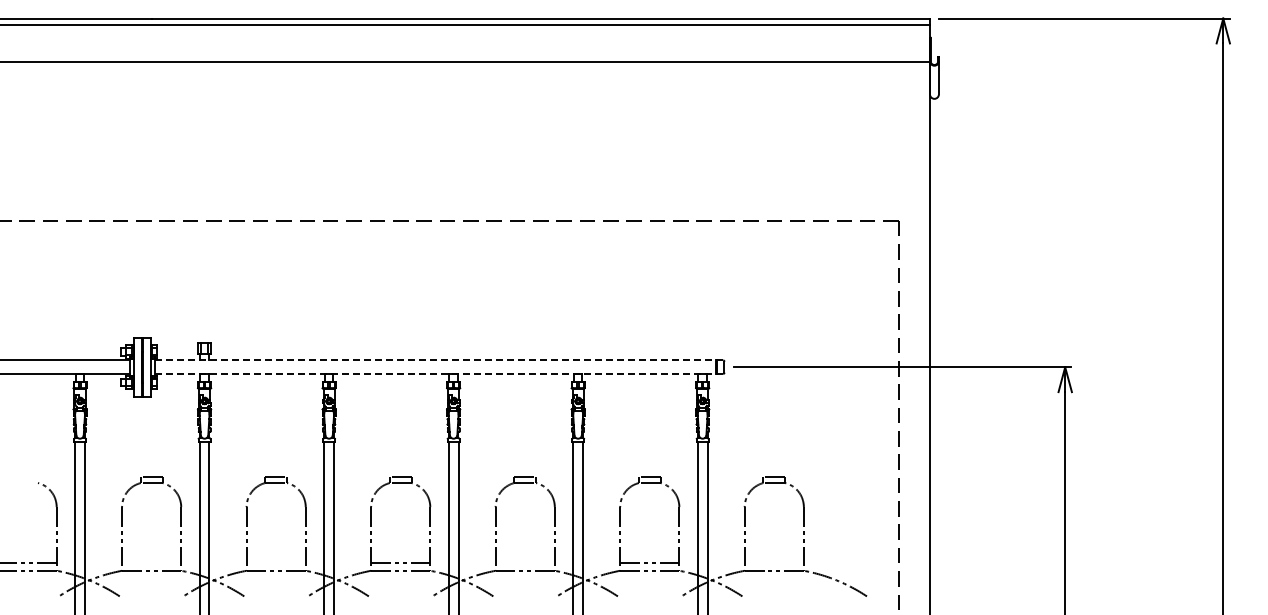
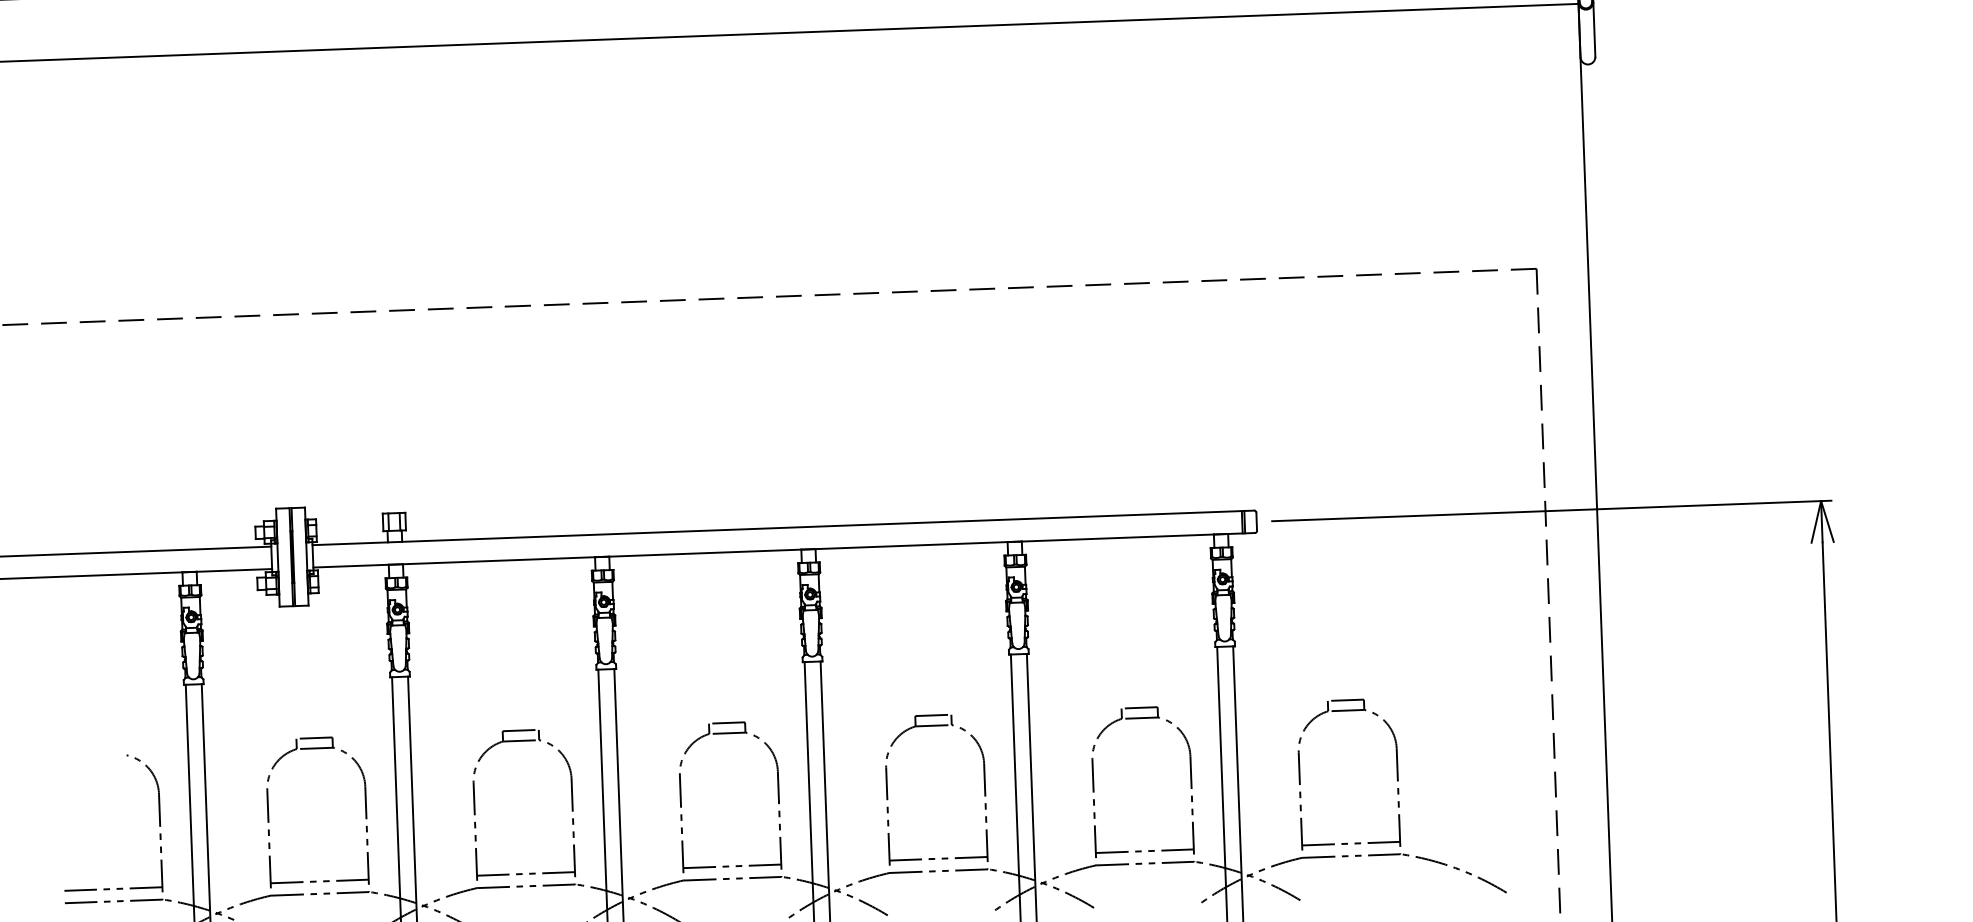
line: (439, 360) -> (784, 527), dashed -> solid
line: (439, 373) -> (785, 549), dashed -> solid
line: (151, 563) -> (319, 881), added
line: (275, 563) -> (524, 874), added
line: (524, 563) -> (937, 859), added
line: (773, 563) -> (1349, 843), added

